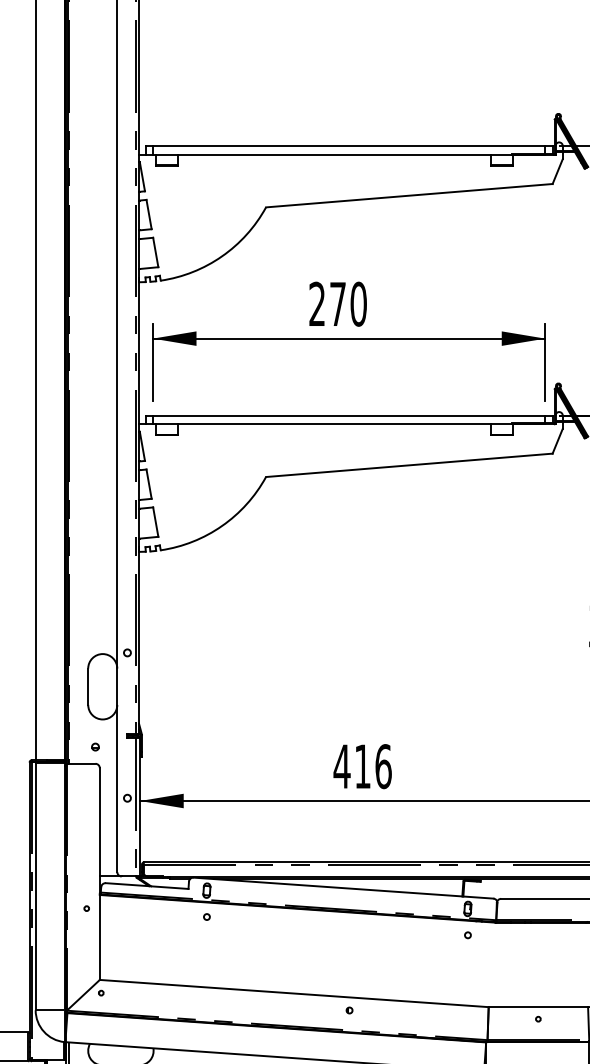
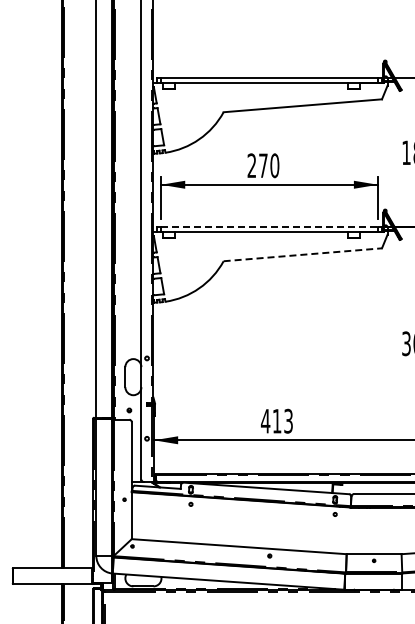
line: (350, 415) -> (270, 227), solid -> dashed
line: (410, 464) -> (303, 254), solid -> dashed
text: (383, 765) -> (288, 420), 416 -> 413

